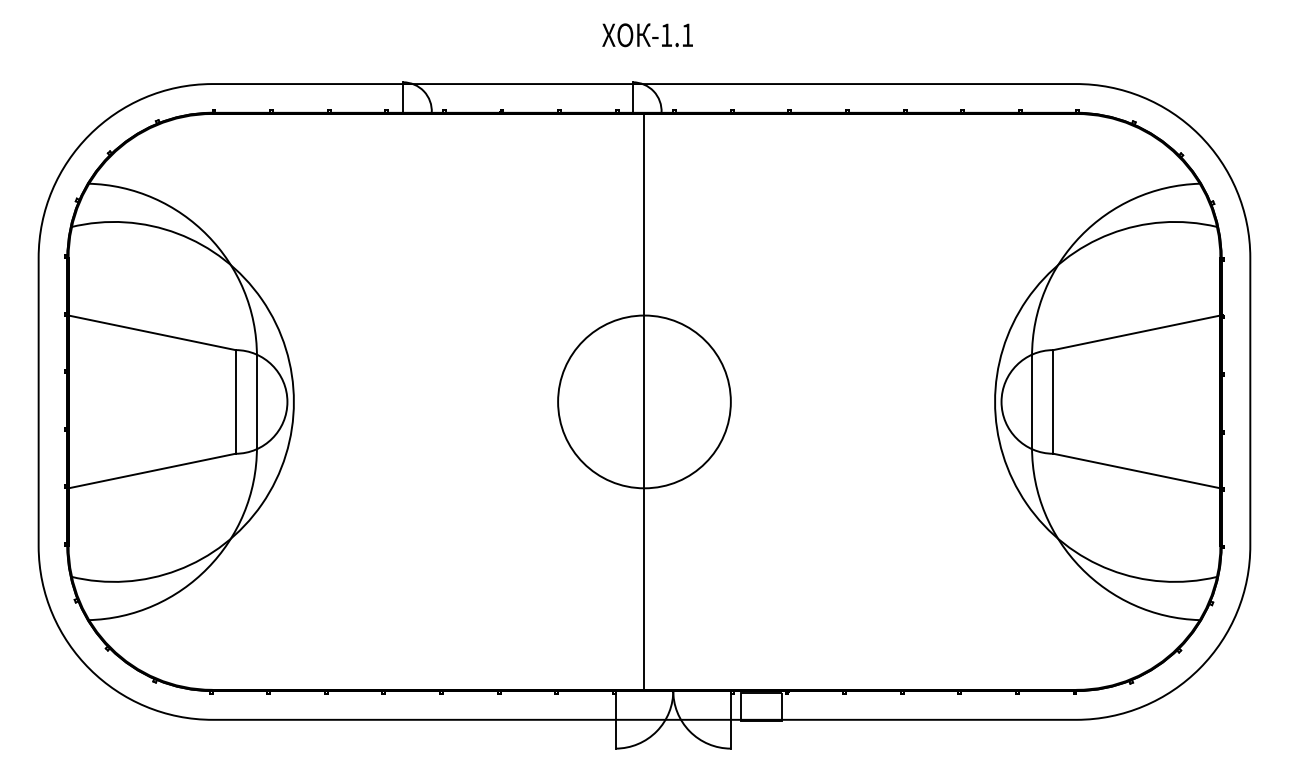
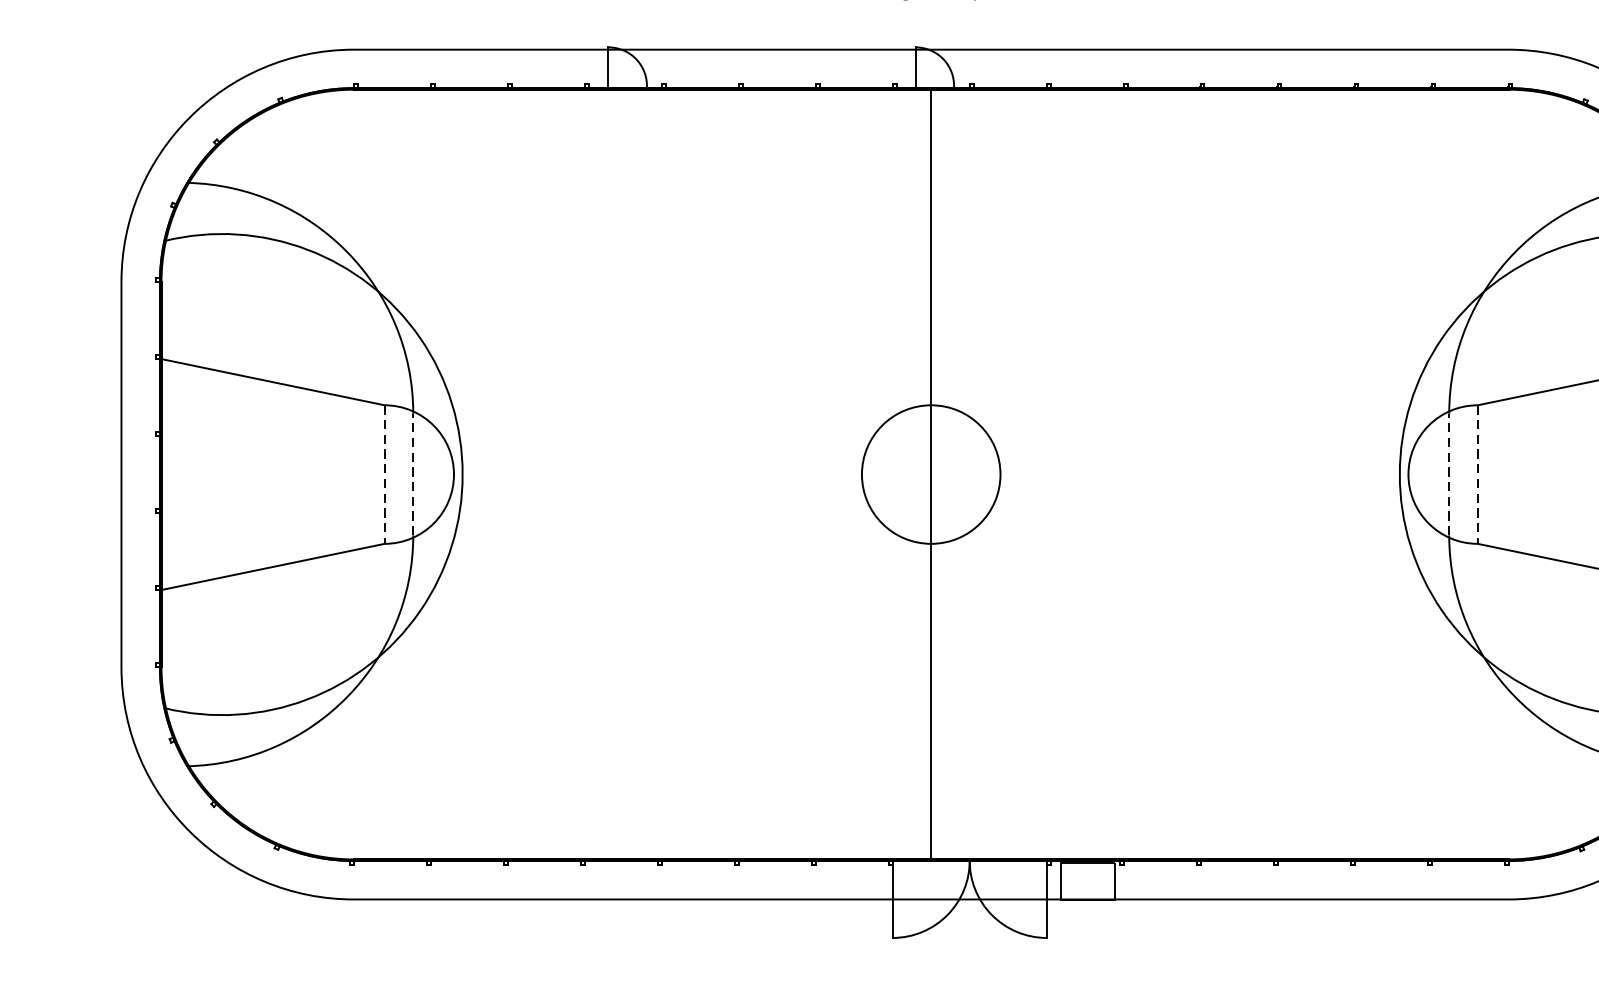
line: (235, 401) -> (384, 473), solid -> dashed
line: (256, 401) -> (412, 473), solid -> dashed
circle: (644, 401) -> (931, 473), size x0.6
line: (1032, 401) -> (1449, 473), solid -> dashed
line: (1053, 401) -> (1477, 473), solid -> dashed

